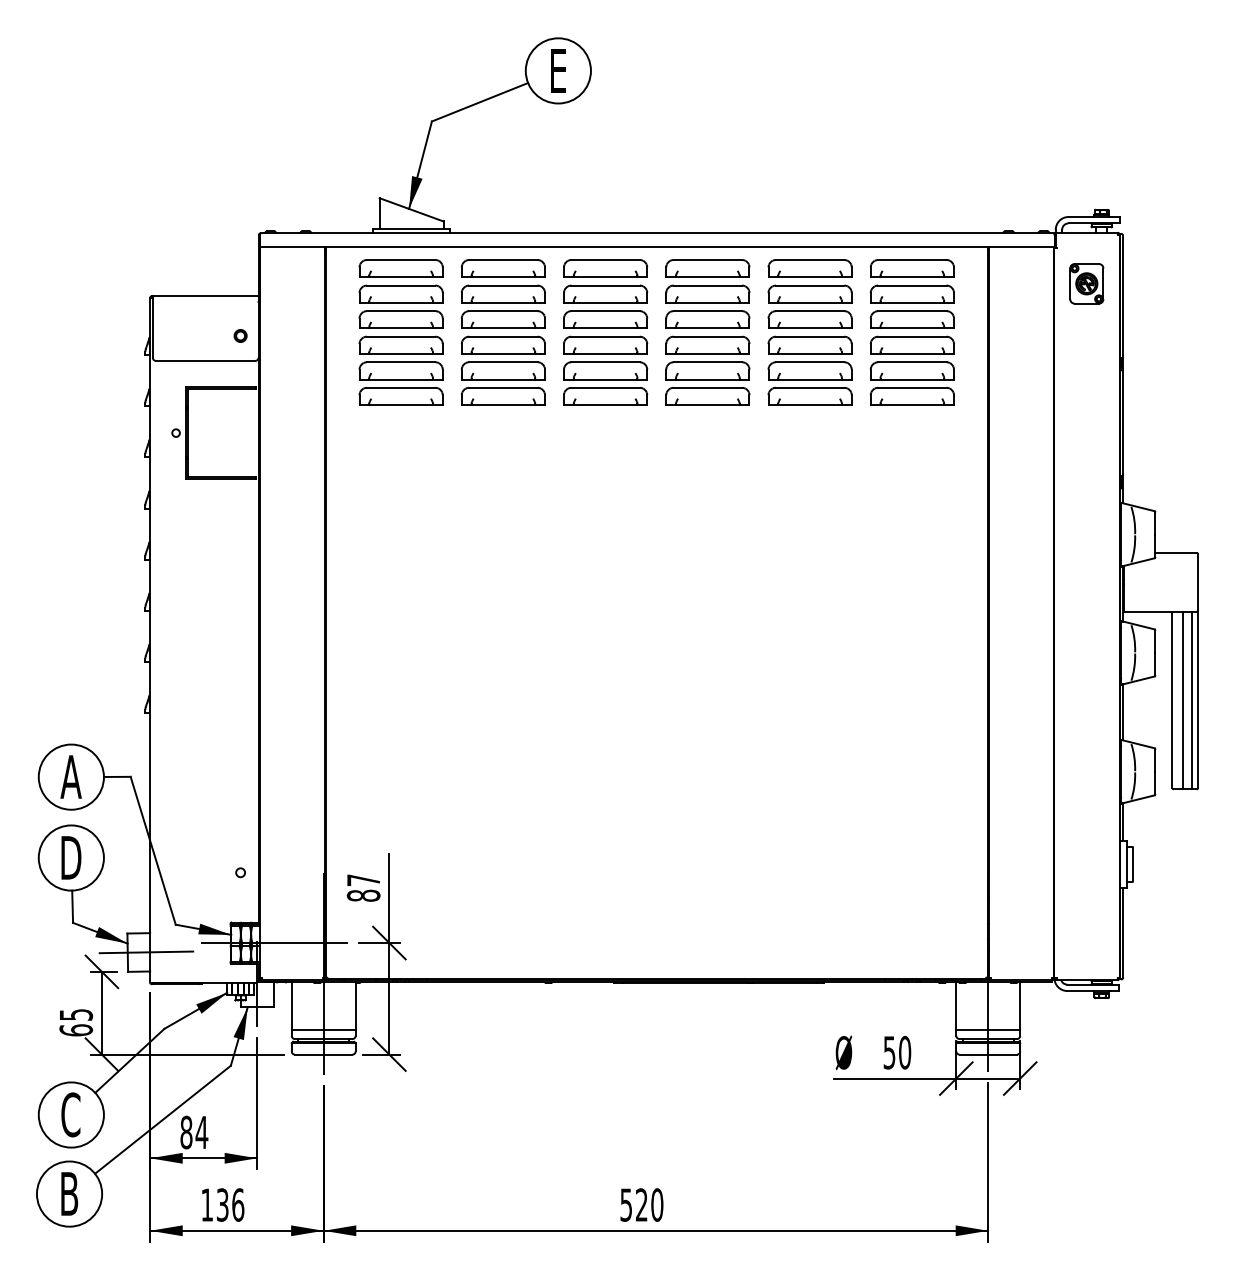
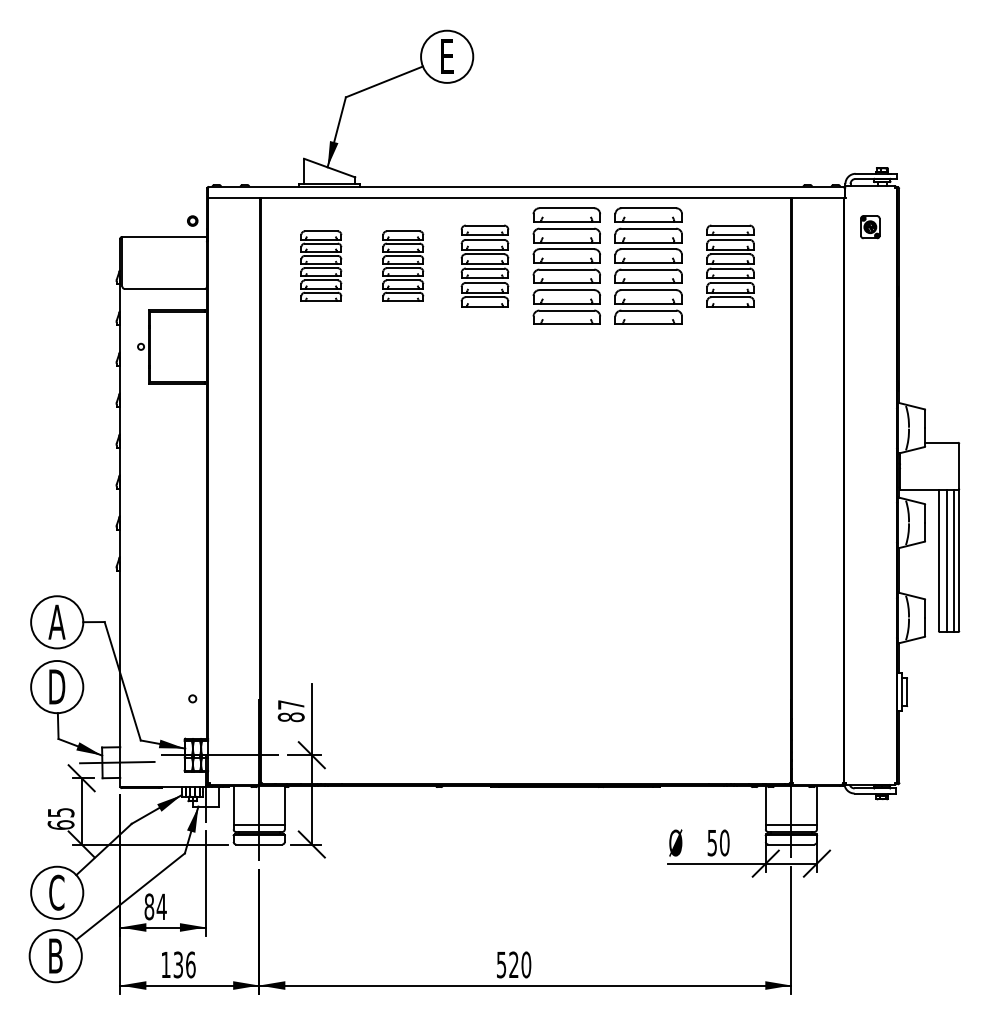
part: (1087, 282) -> (870, 226), size x0.7
part: (401, 331) -> (321, 265), size x0.6
part: (503, 331) -> (403, 265), size x0.6
part: (605, 331) -> (484, 265), size x0.7
part: (912, 331) -> (730, 265), size x0.7
part: (240, 335) -> (192, 220), moved

